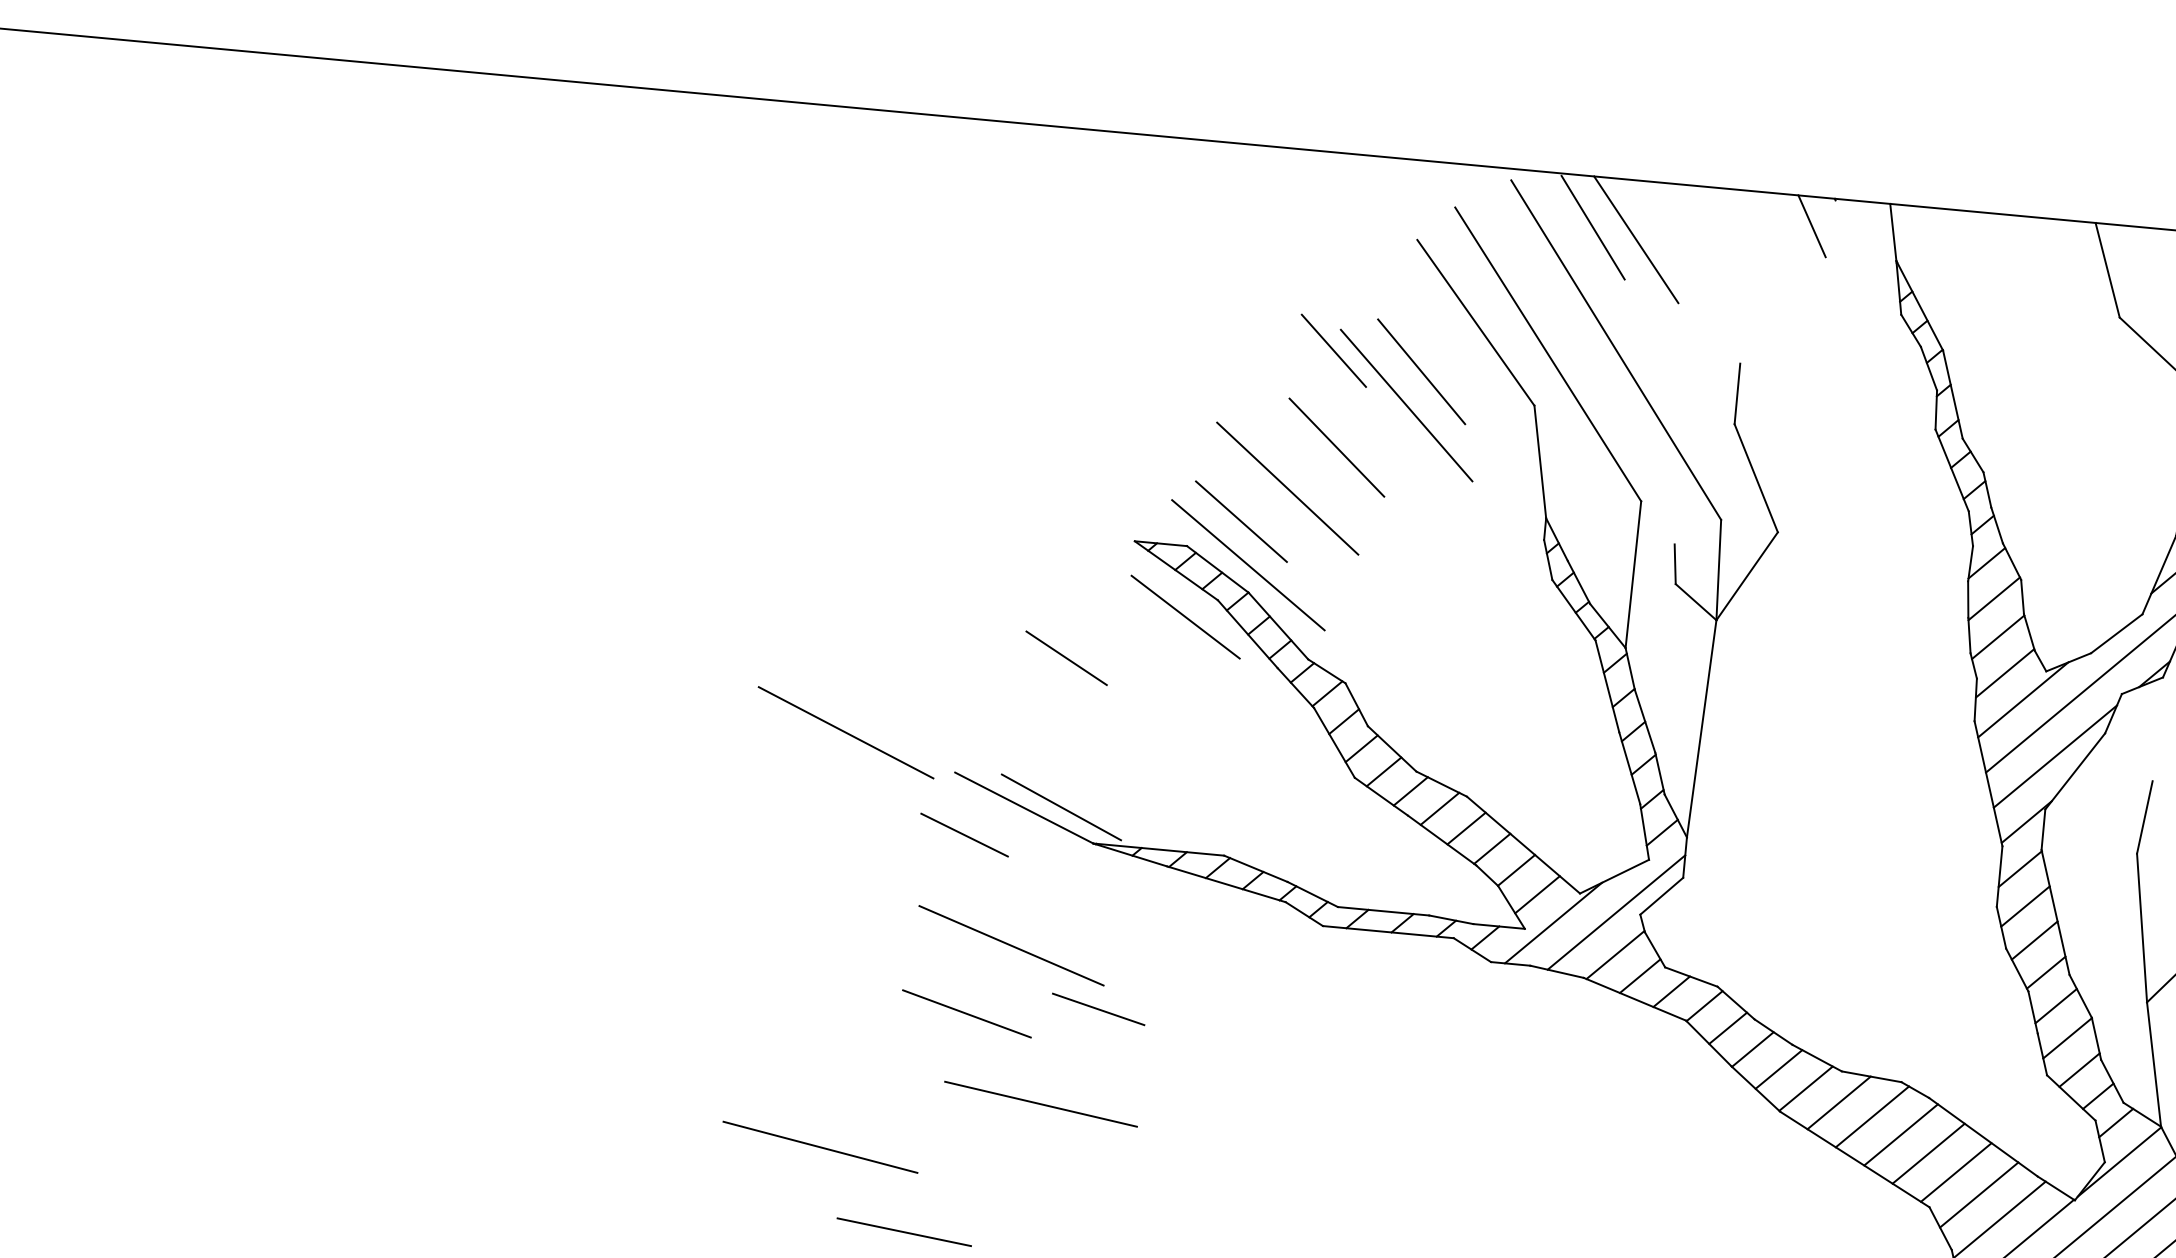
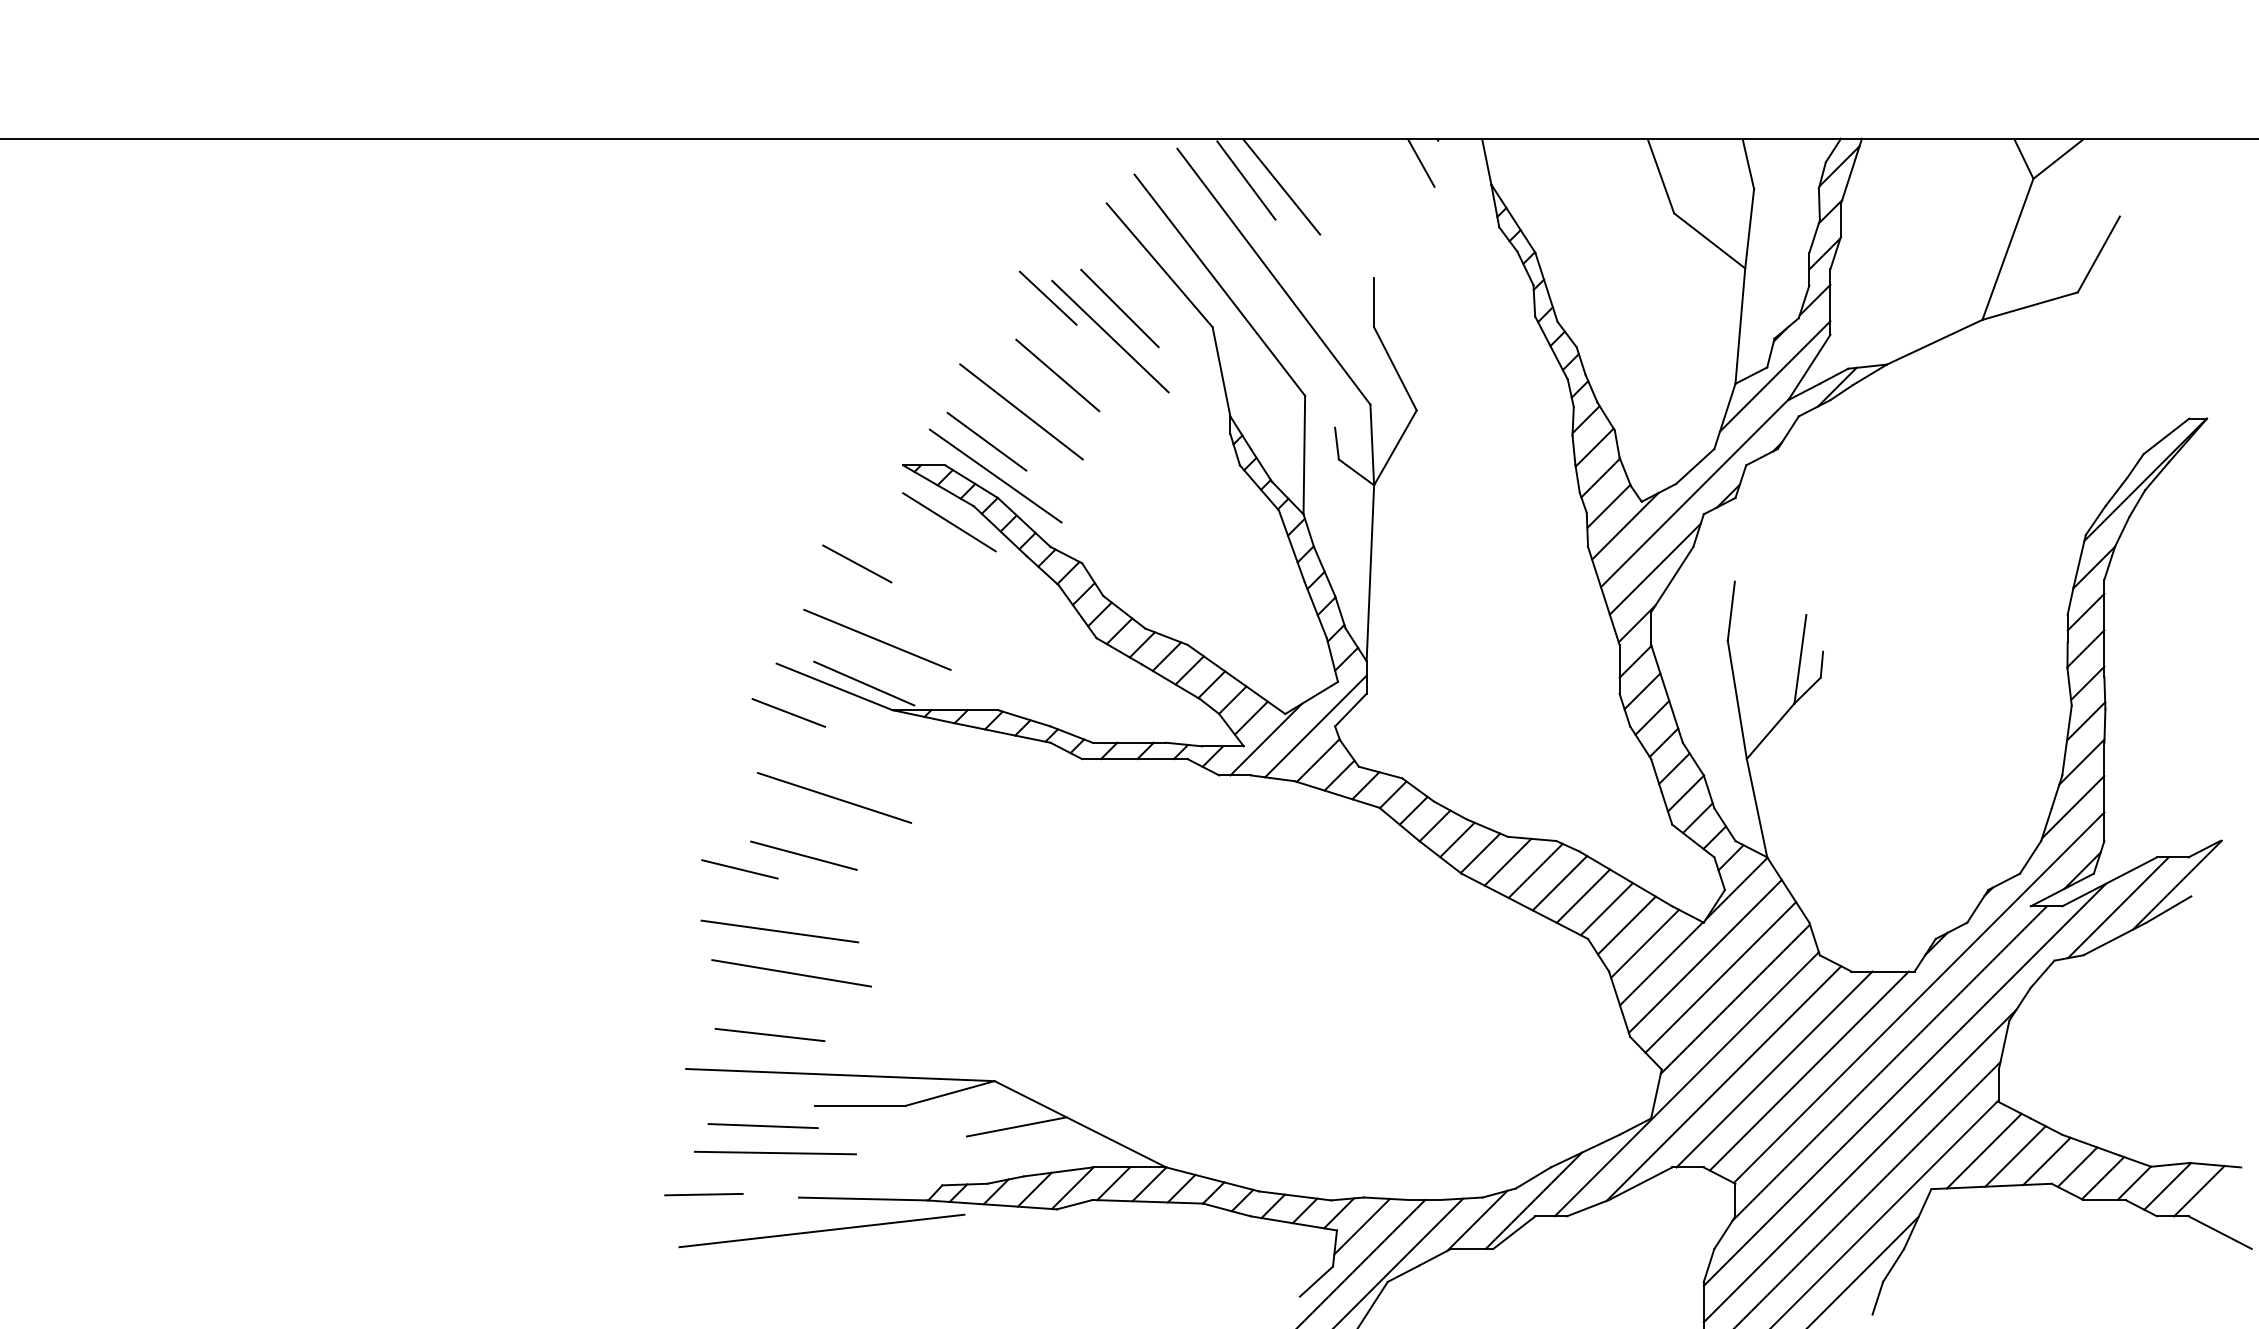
line: (846, 732) -> (877, 639), moved
line: (1098, 1009) -> (739, 869), moved
line: (1040, 1104) -> (779, 931), moved
line: (820, 1147) -> (791, 973), moved

